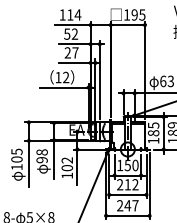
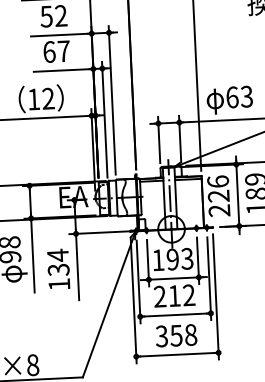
text: (67, 52) -> (48, 51), 27 -> 67
text: (153, 132) -> (218, 194), 185 -> 226
text: (66, 164) -> (56, 263), 102 -> 134
text: (131, 165) -> (179, 259), 150 -> 193
text: (127, 205) -> (175, 335), 247 -> 358

